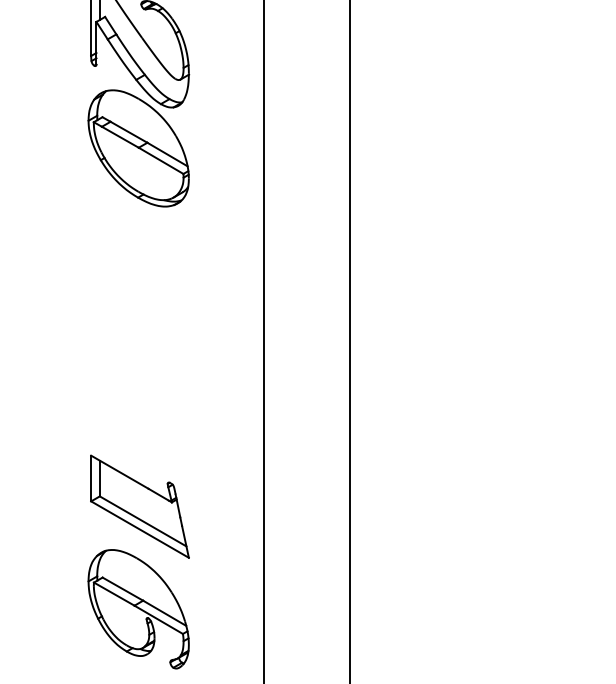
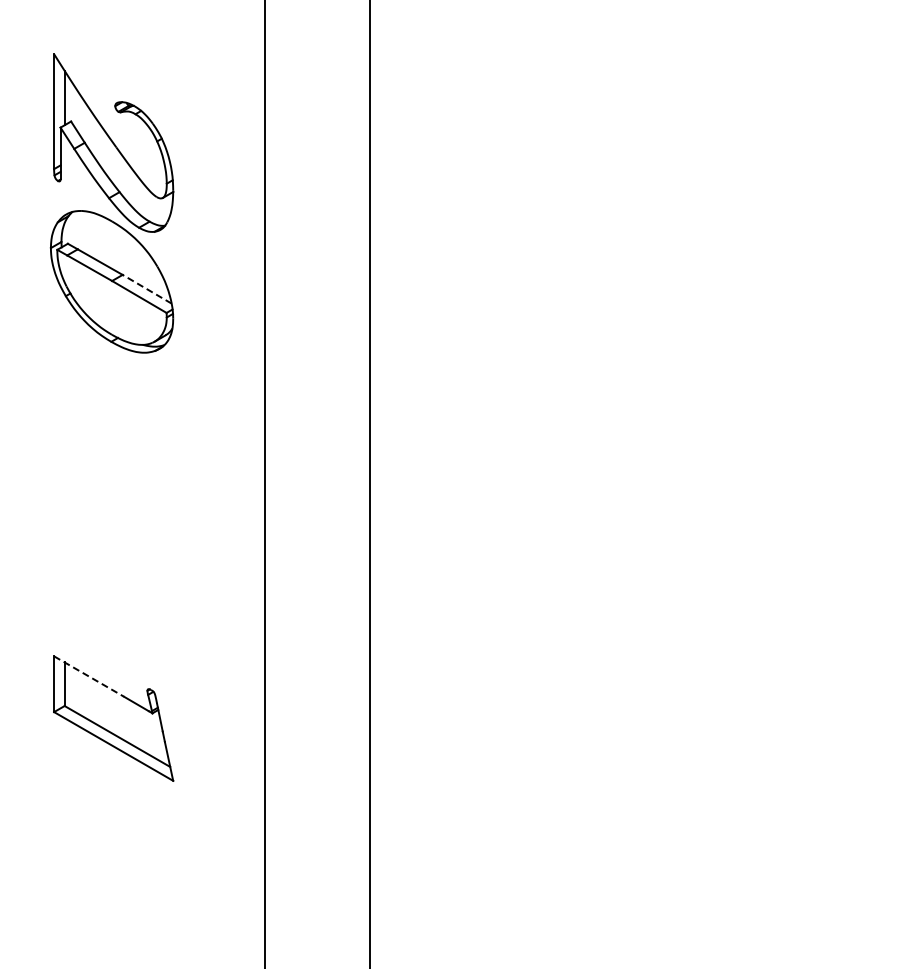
line: (166, 154) -> (146, 289), solid -> dashed
line: (120, 472) -> (89, 676), solid -> dashed
part: (138, 609) -> (111, 843), removed

